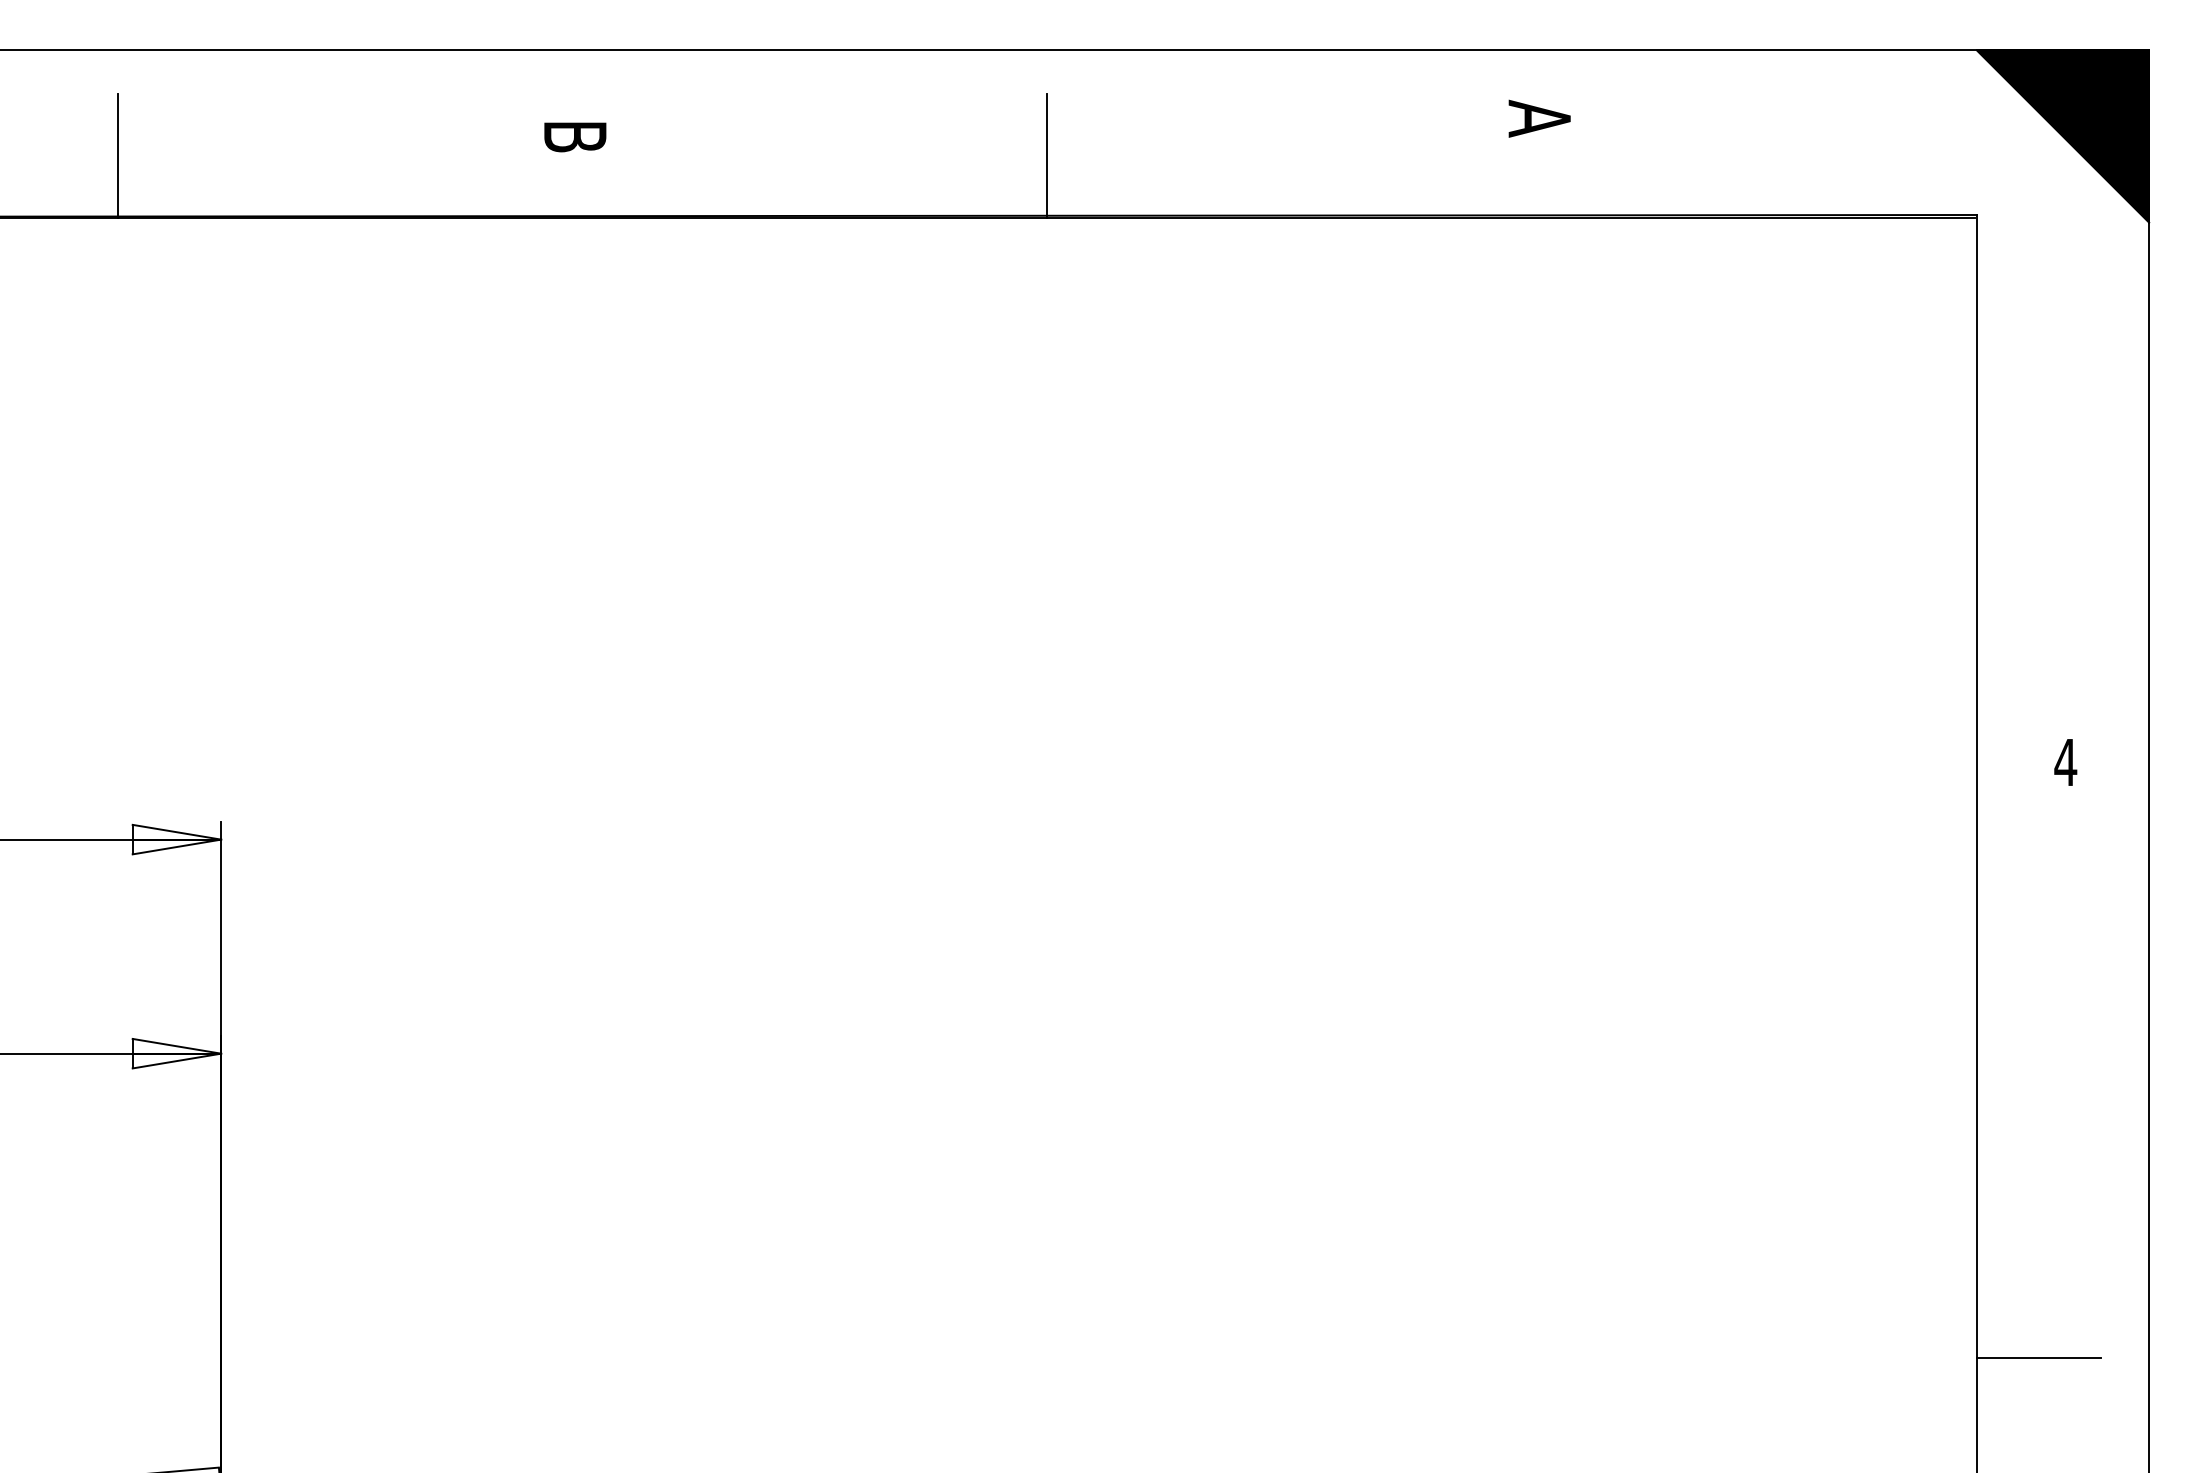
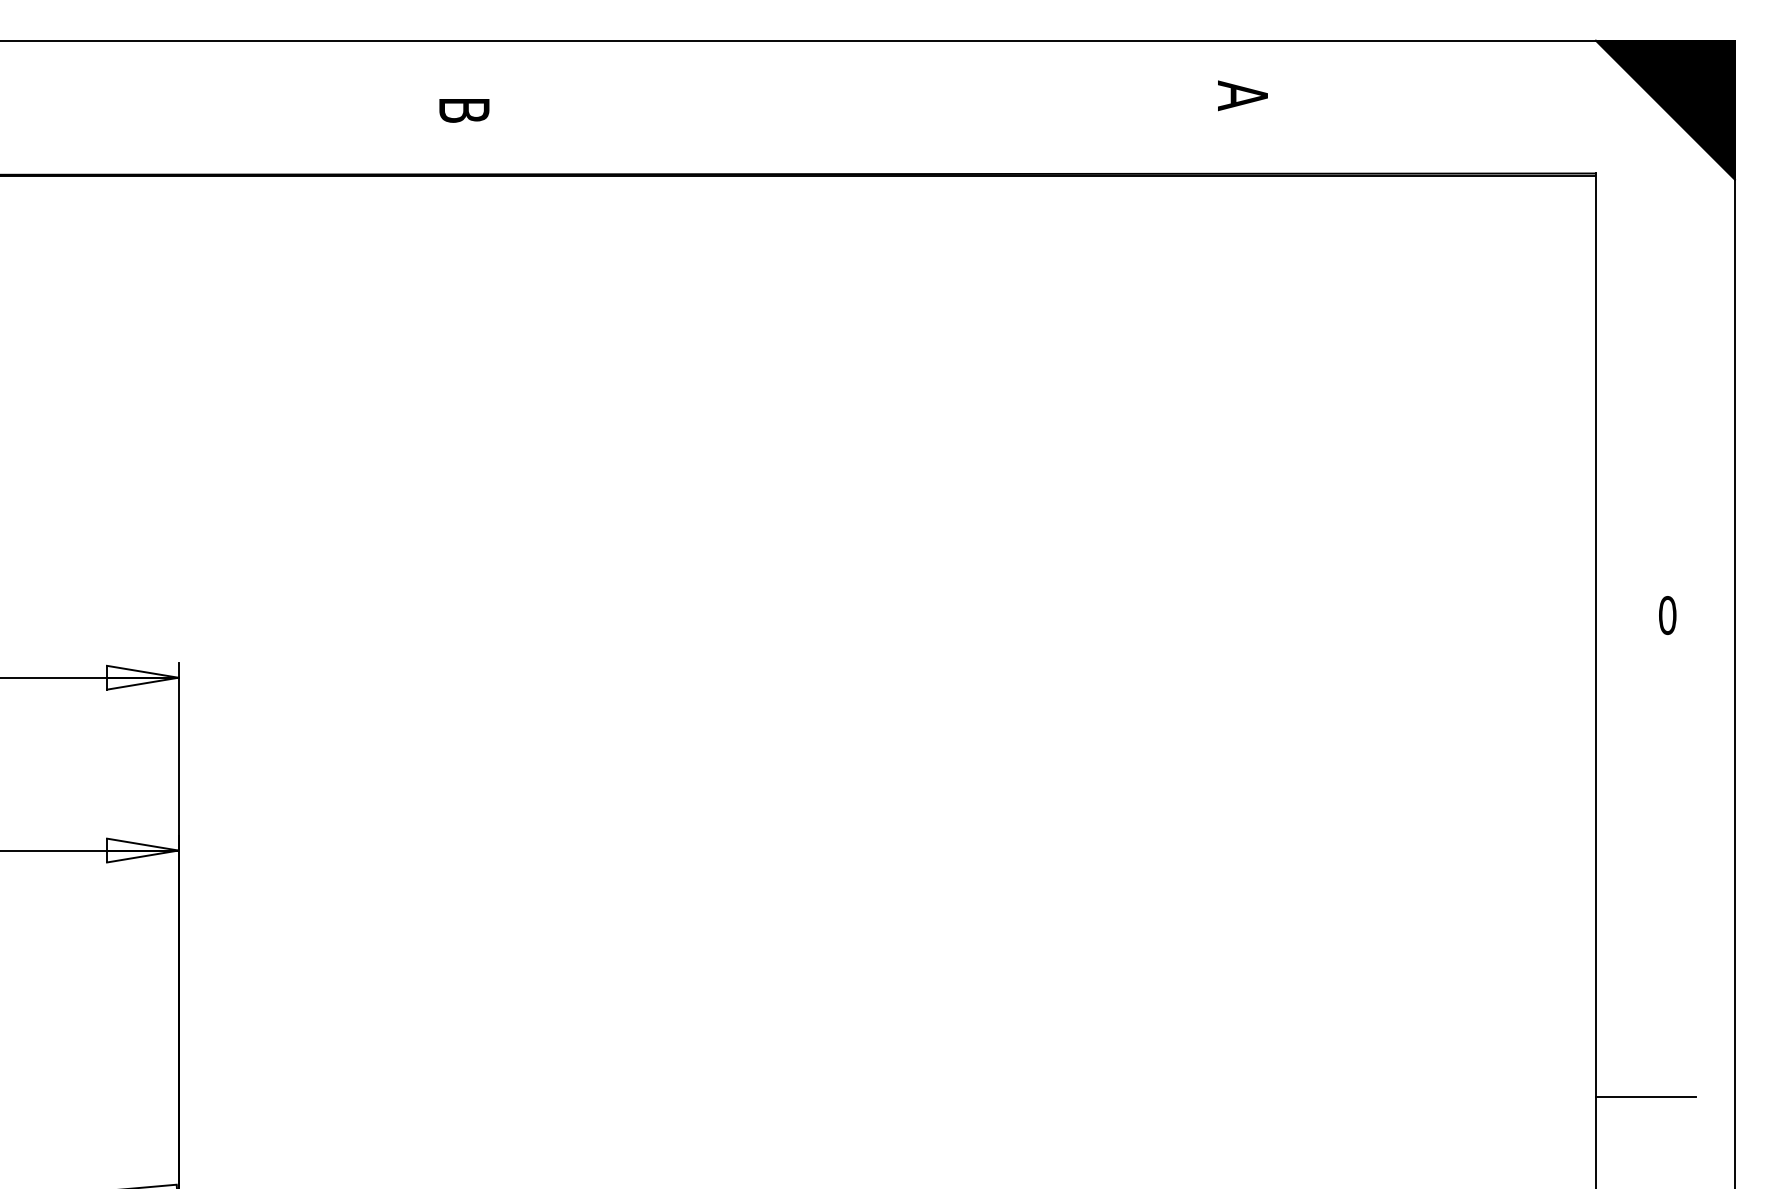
line: (117, 156) -> (94, 126), removed
line: (1047, 156) -> (845, 126), removed
text: (2065, 762) -> (1667, 615), 4 -> 0

